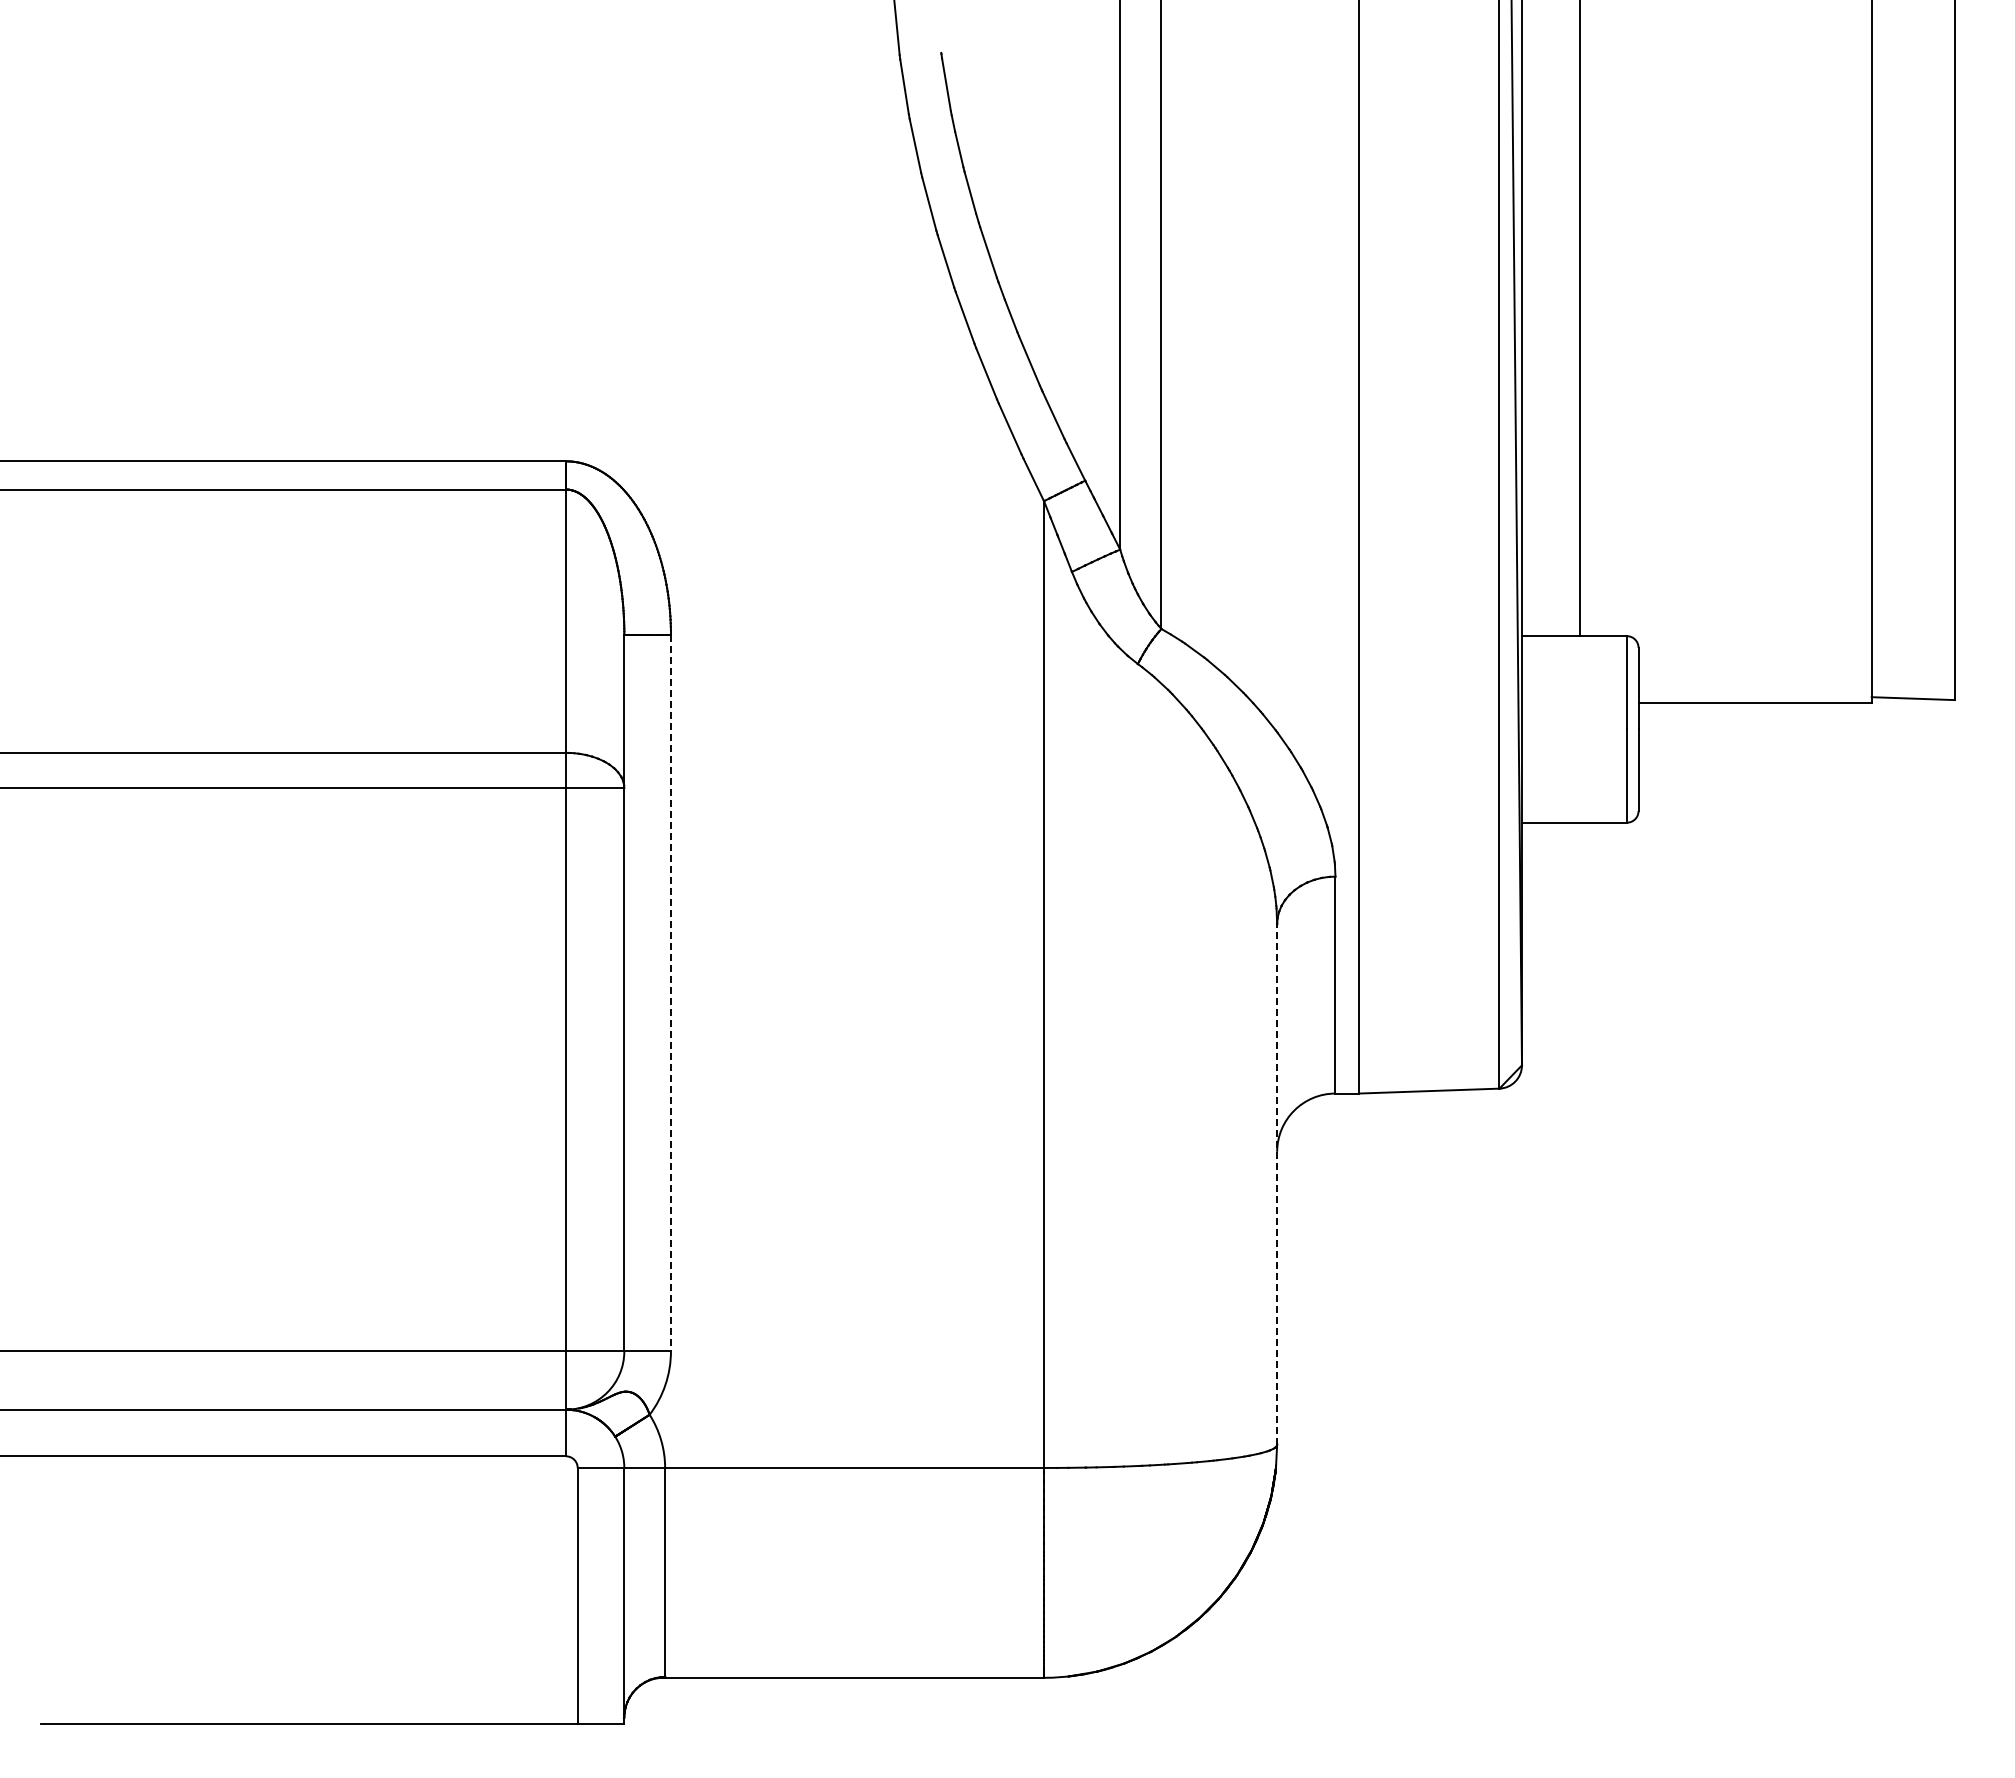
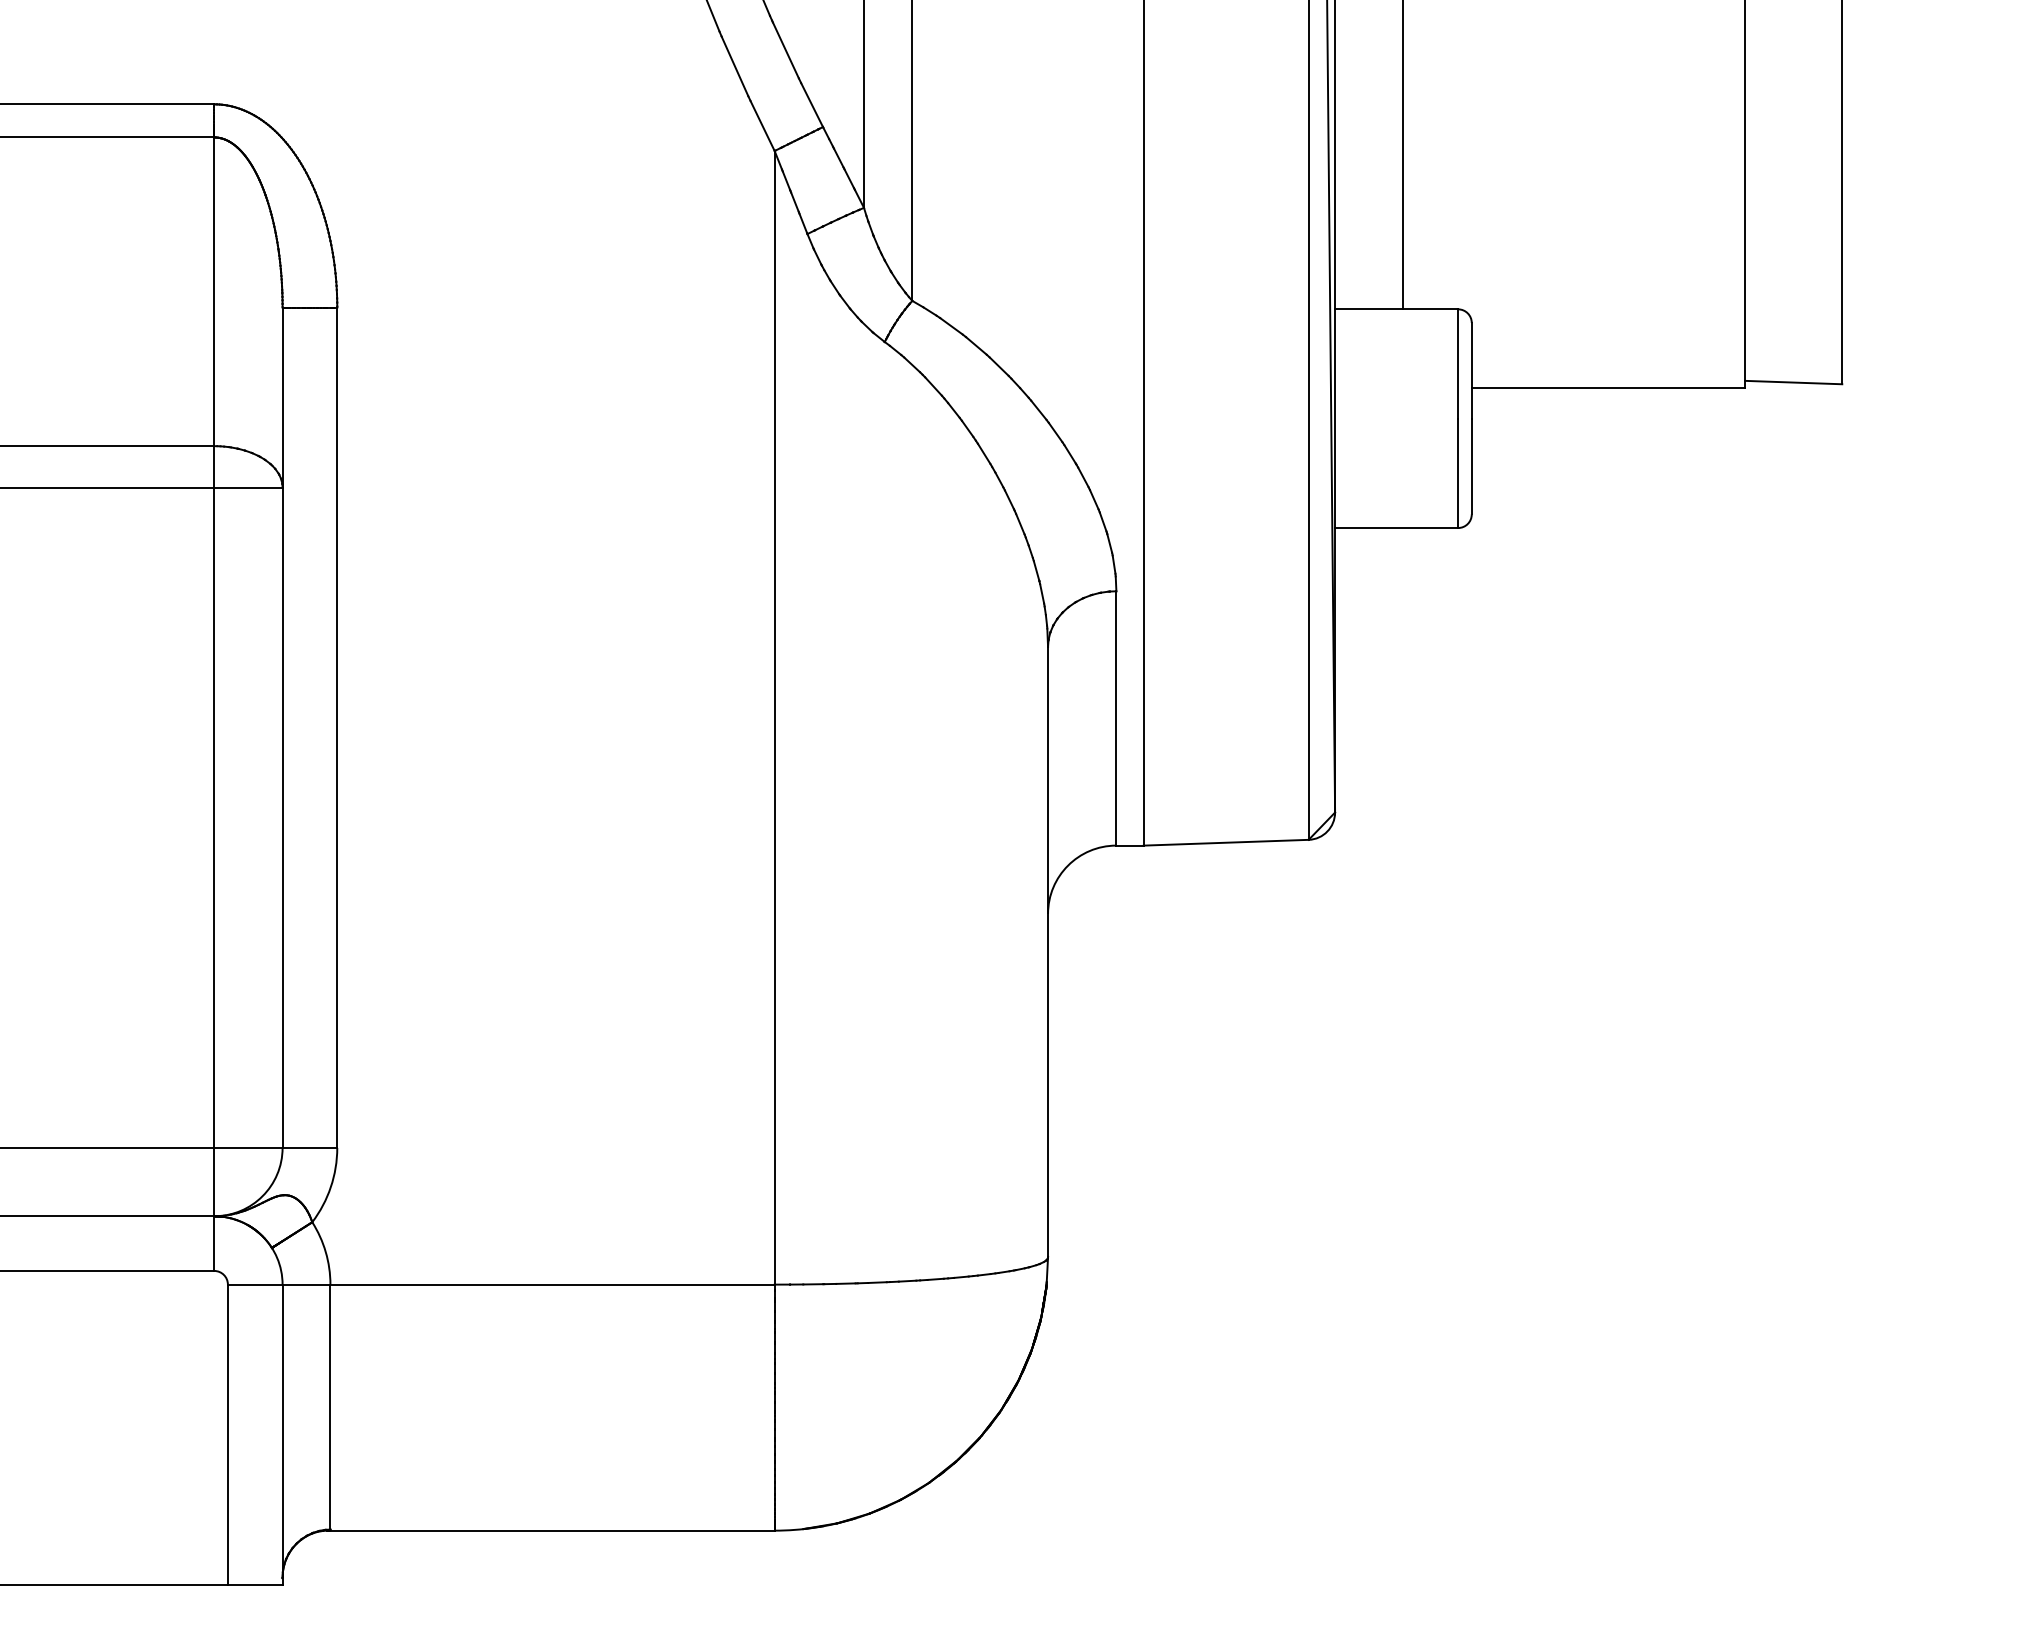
line: (670, 993) -> (336, 728), dashed -> solid
line: (1277, 1183) -> (1048, 951), dashed -> solid

